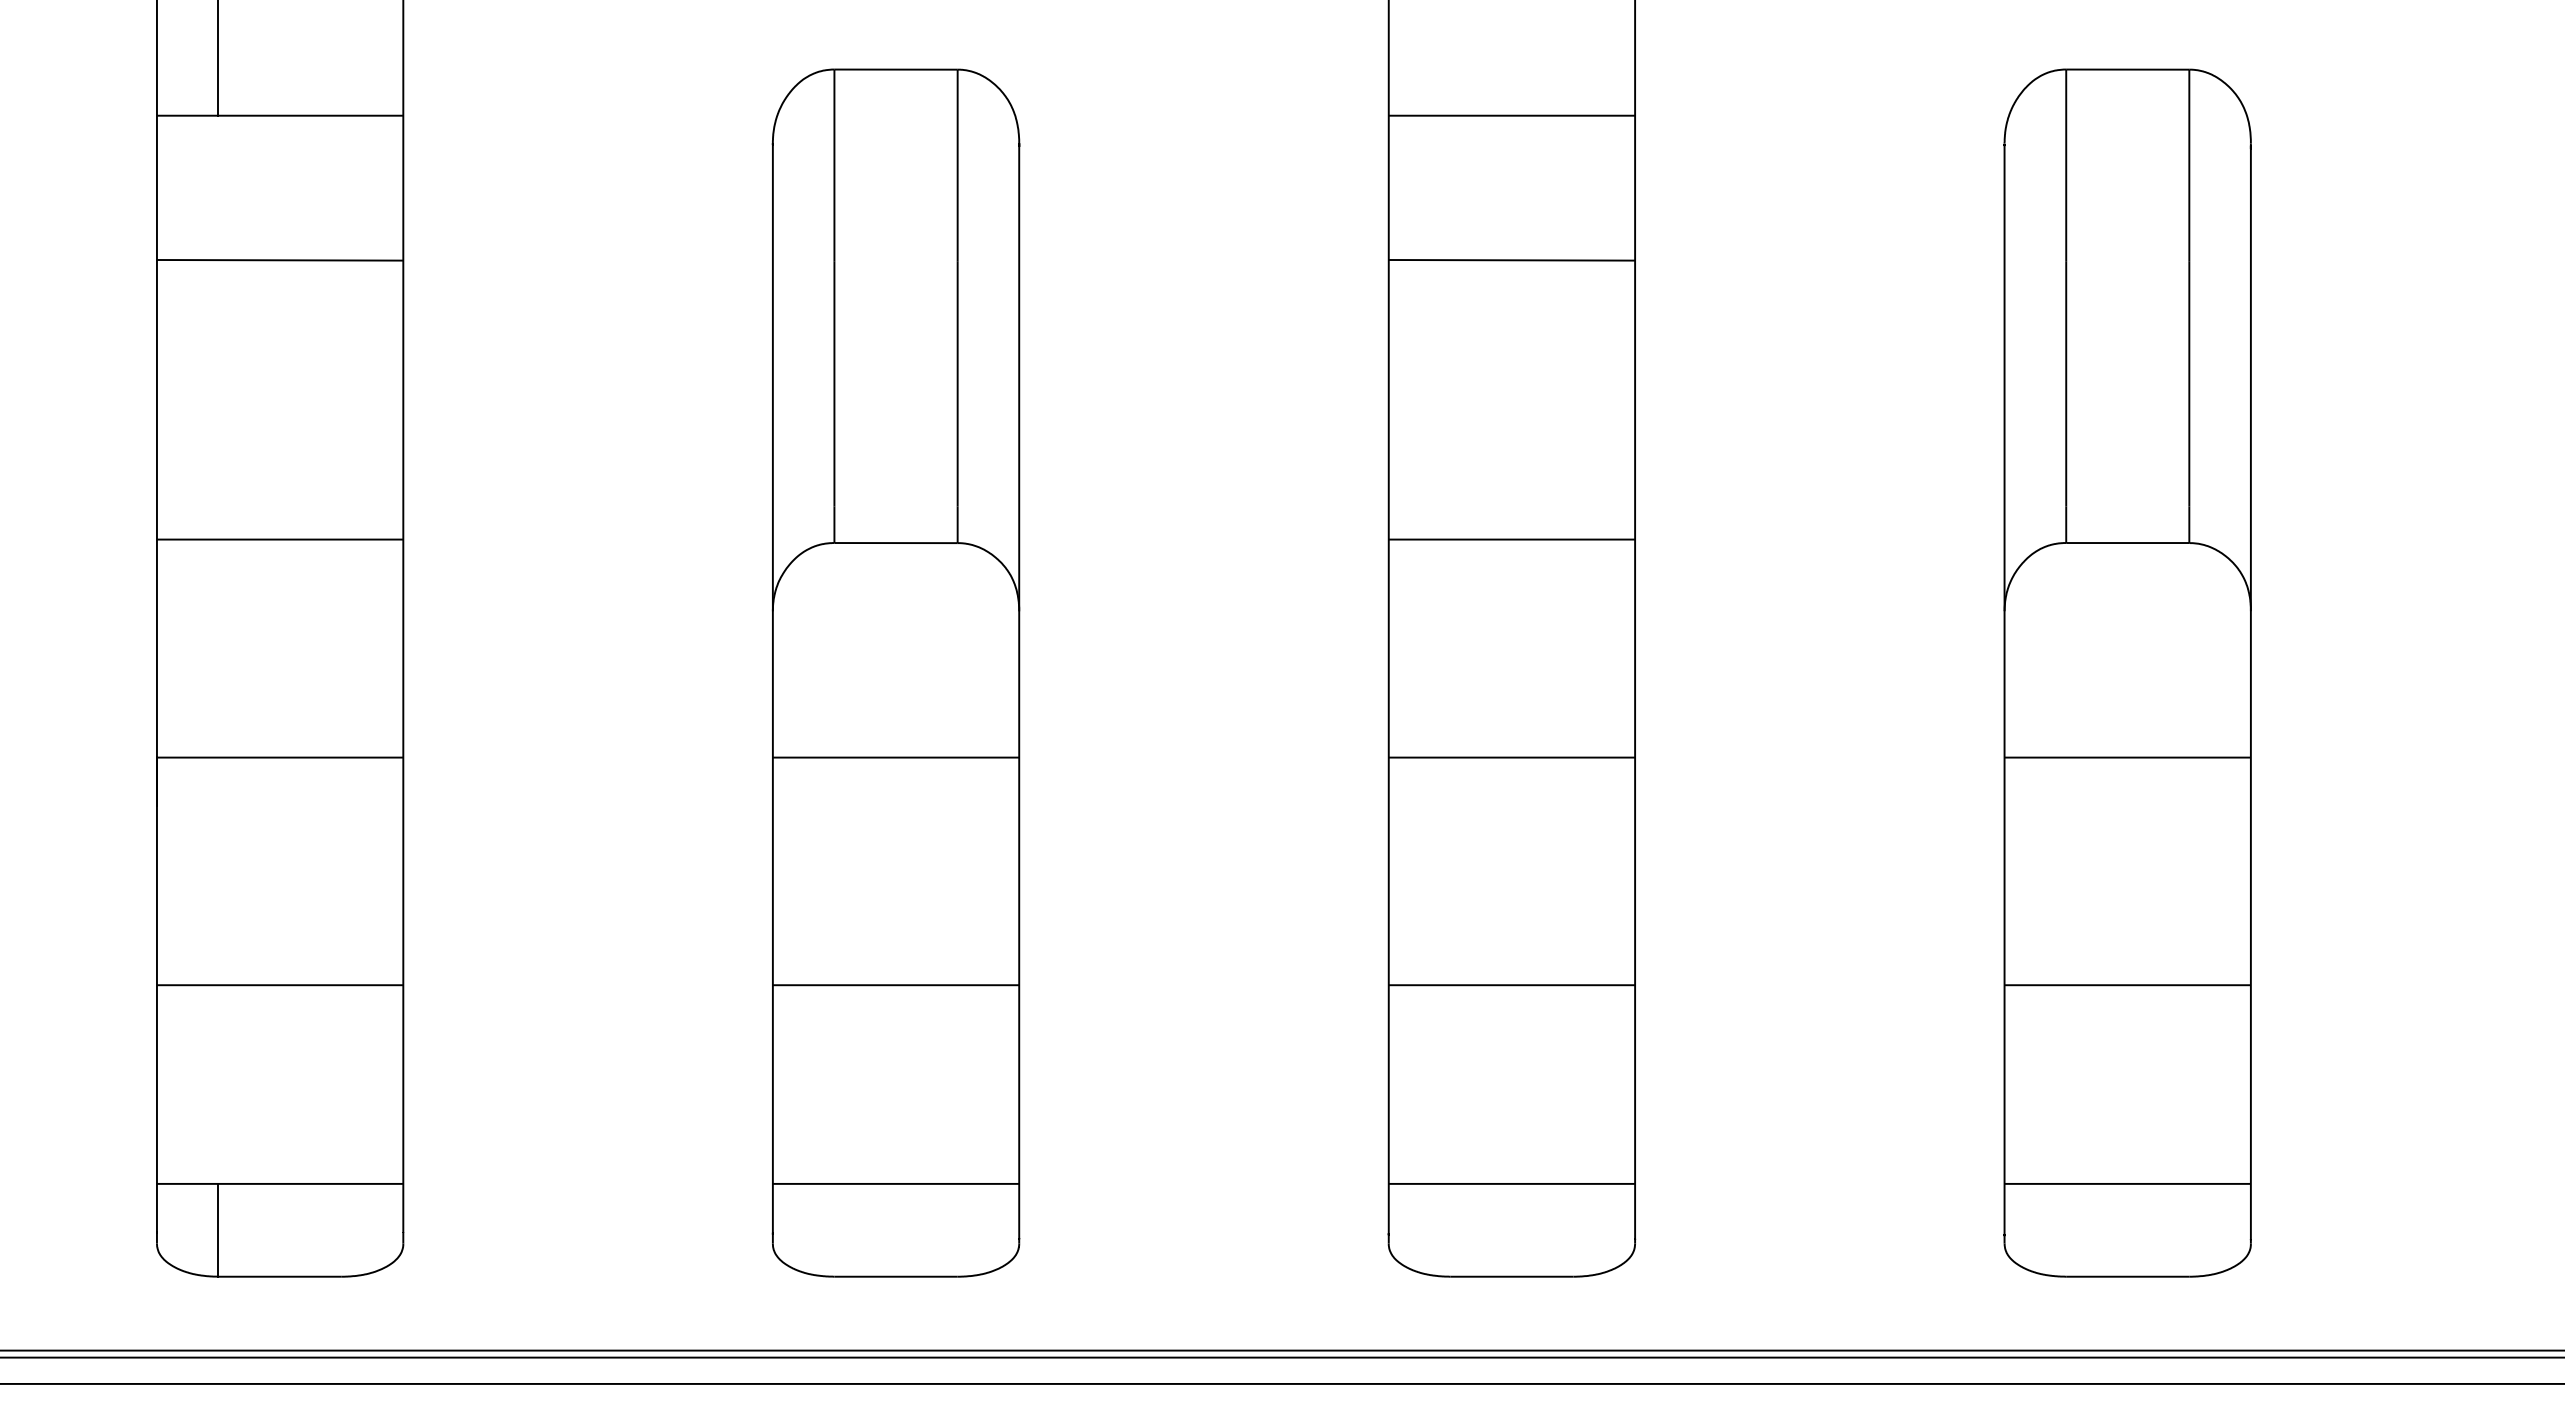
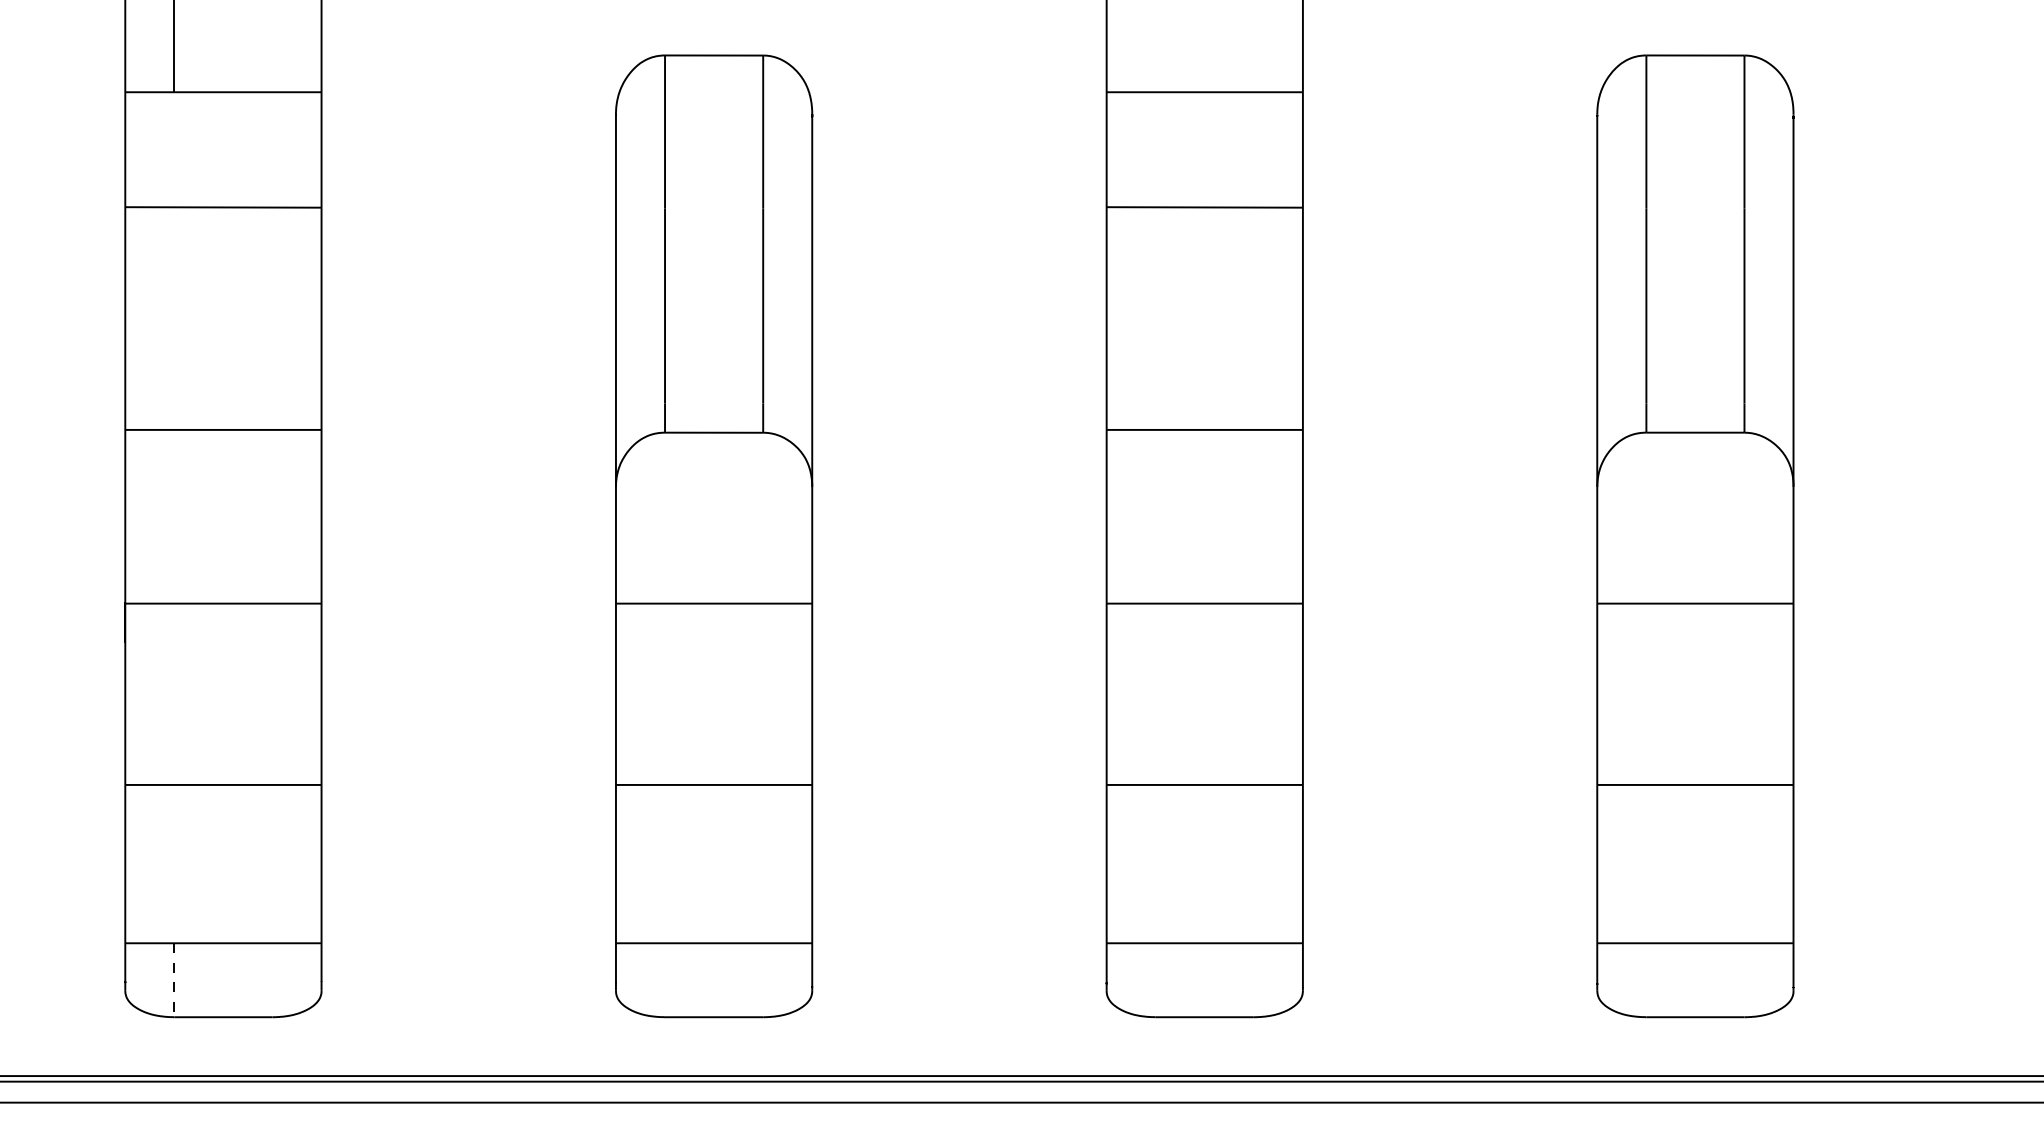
line: (218, 1230) -> (174, 980), solid -> dashed

